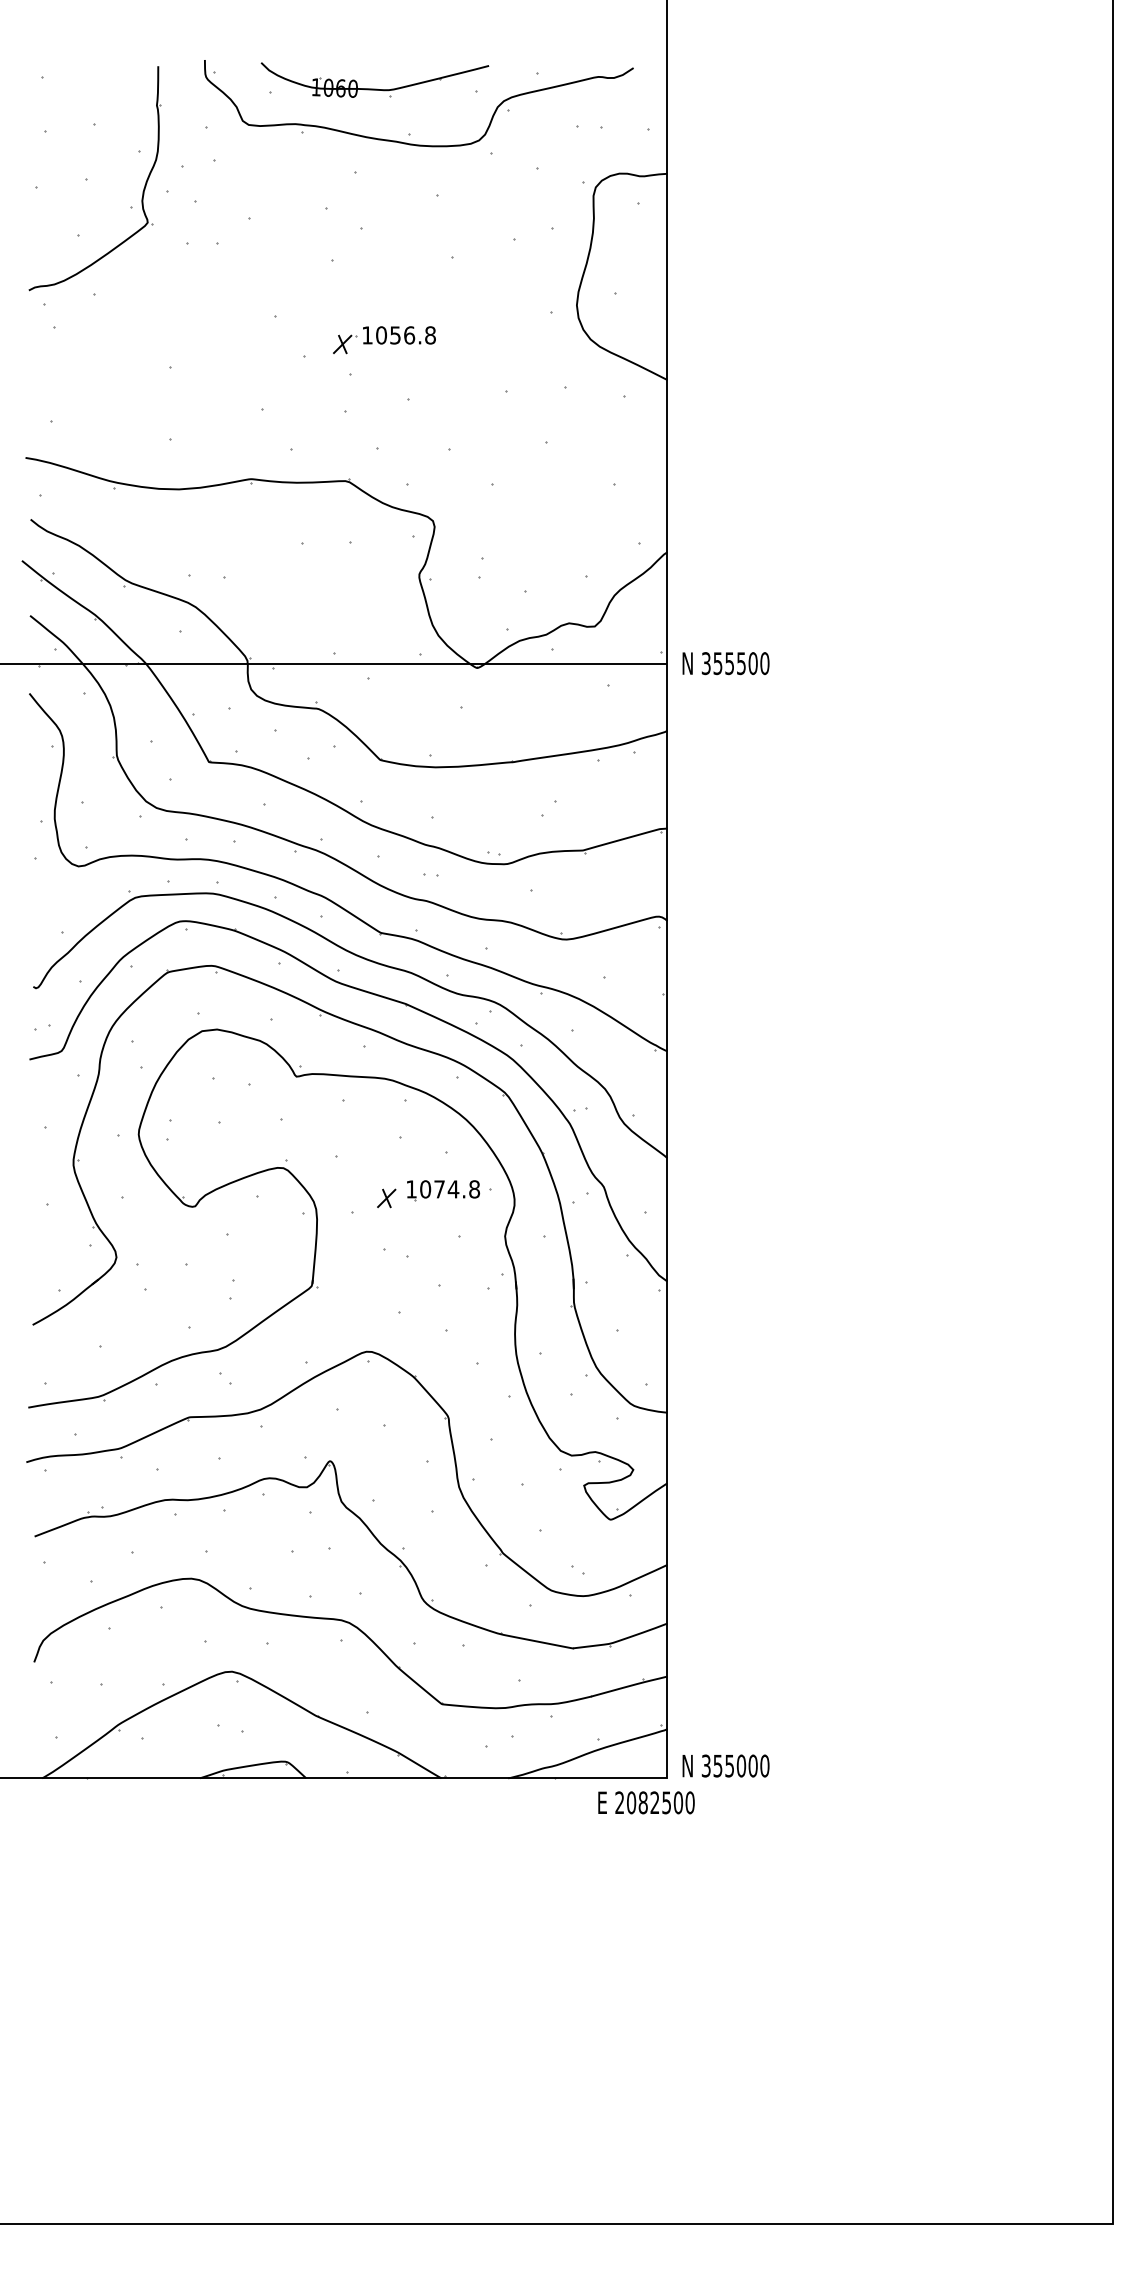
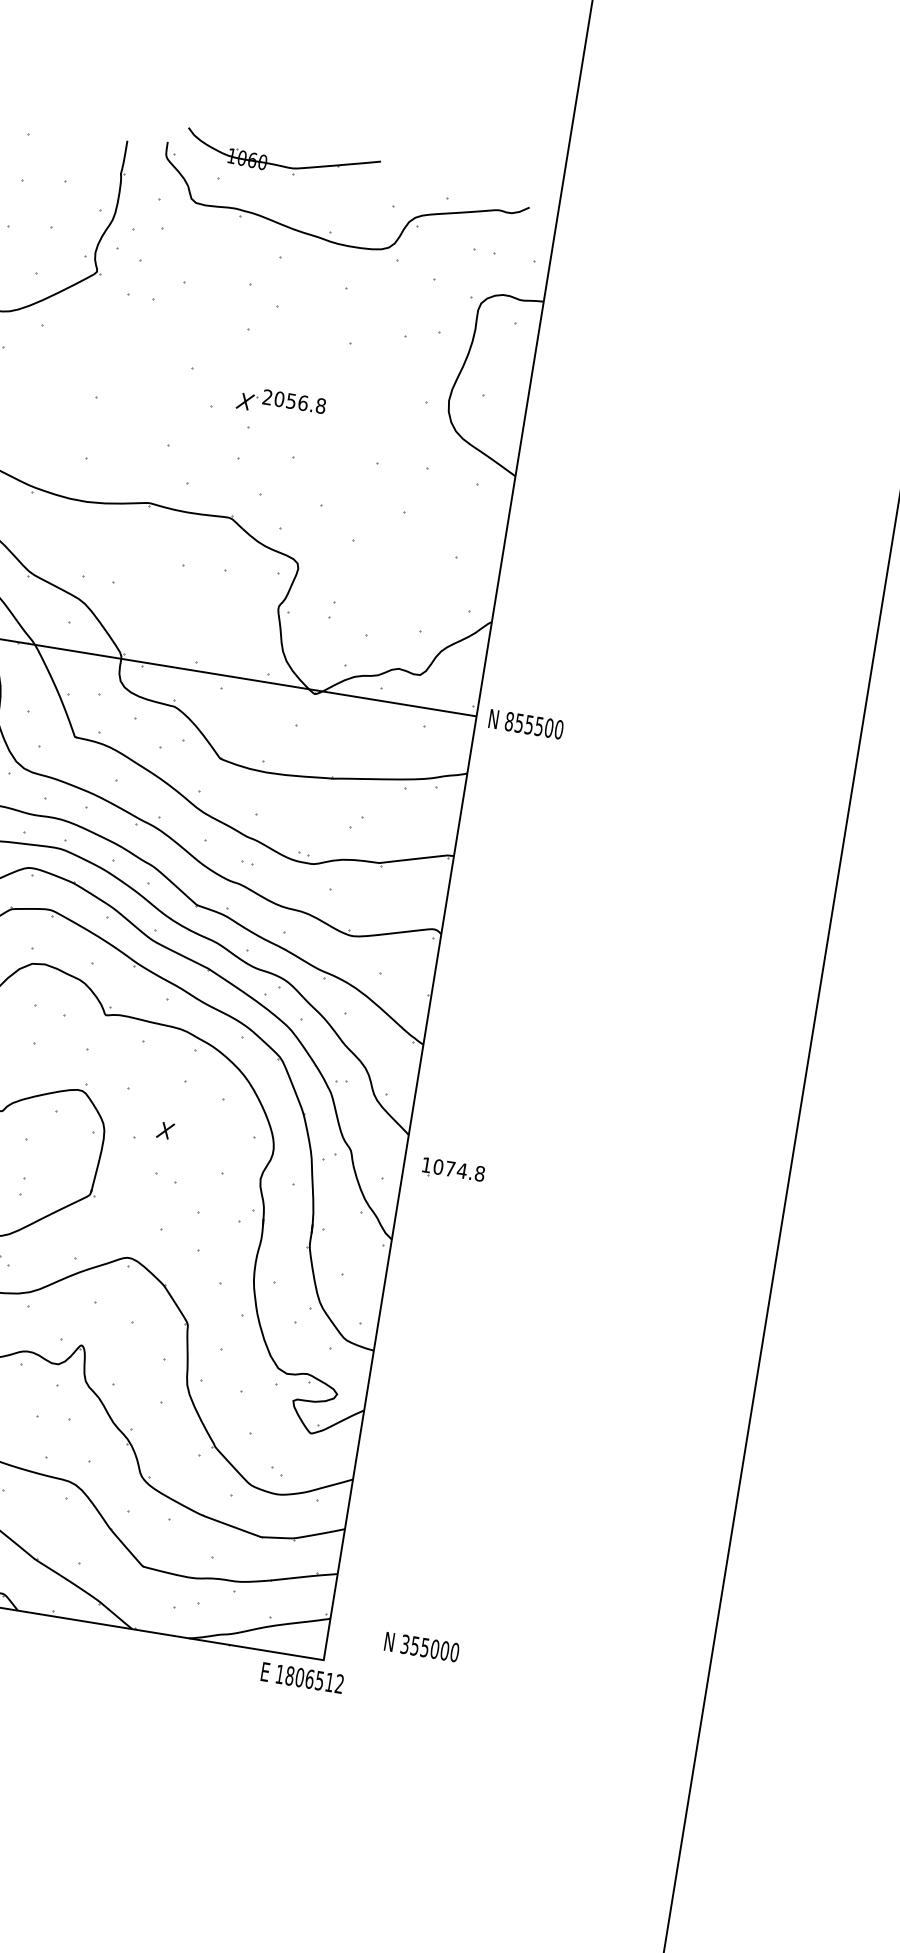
part: (374, 88) -> (280, 165), moved
text: (367, 335) -> (267, 397), 1056.8 -> 2056.8
text: (705, 663) -> (508, 721), 355500 -> 855500
part: (443, 1190) -> (453, 1170), moved
text: (725, 1765) -> (421, 1646), moved
text: (654, 1802) -> (309, 1678), 2082500 -> 1806512

